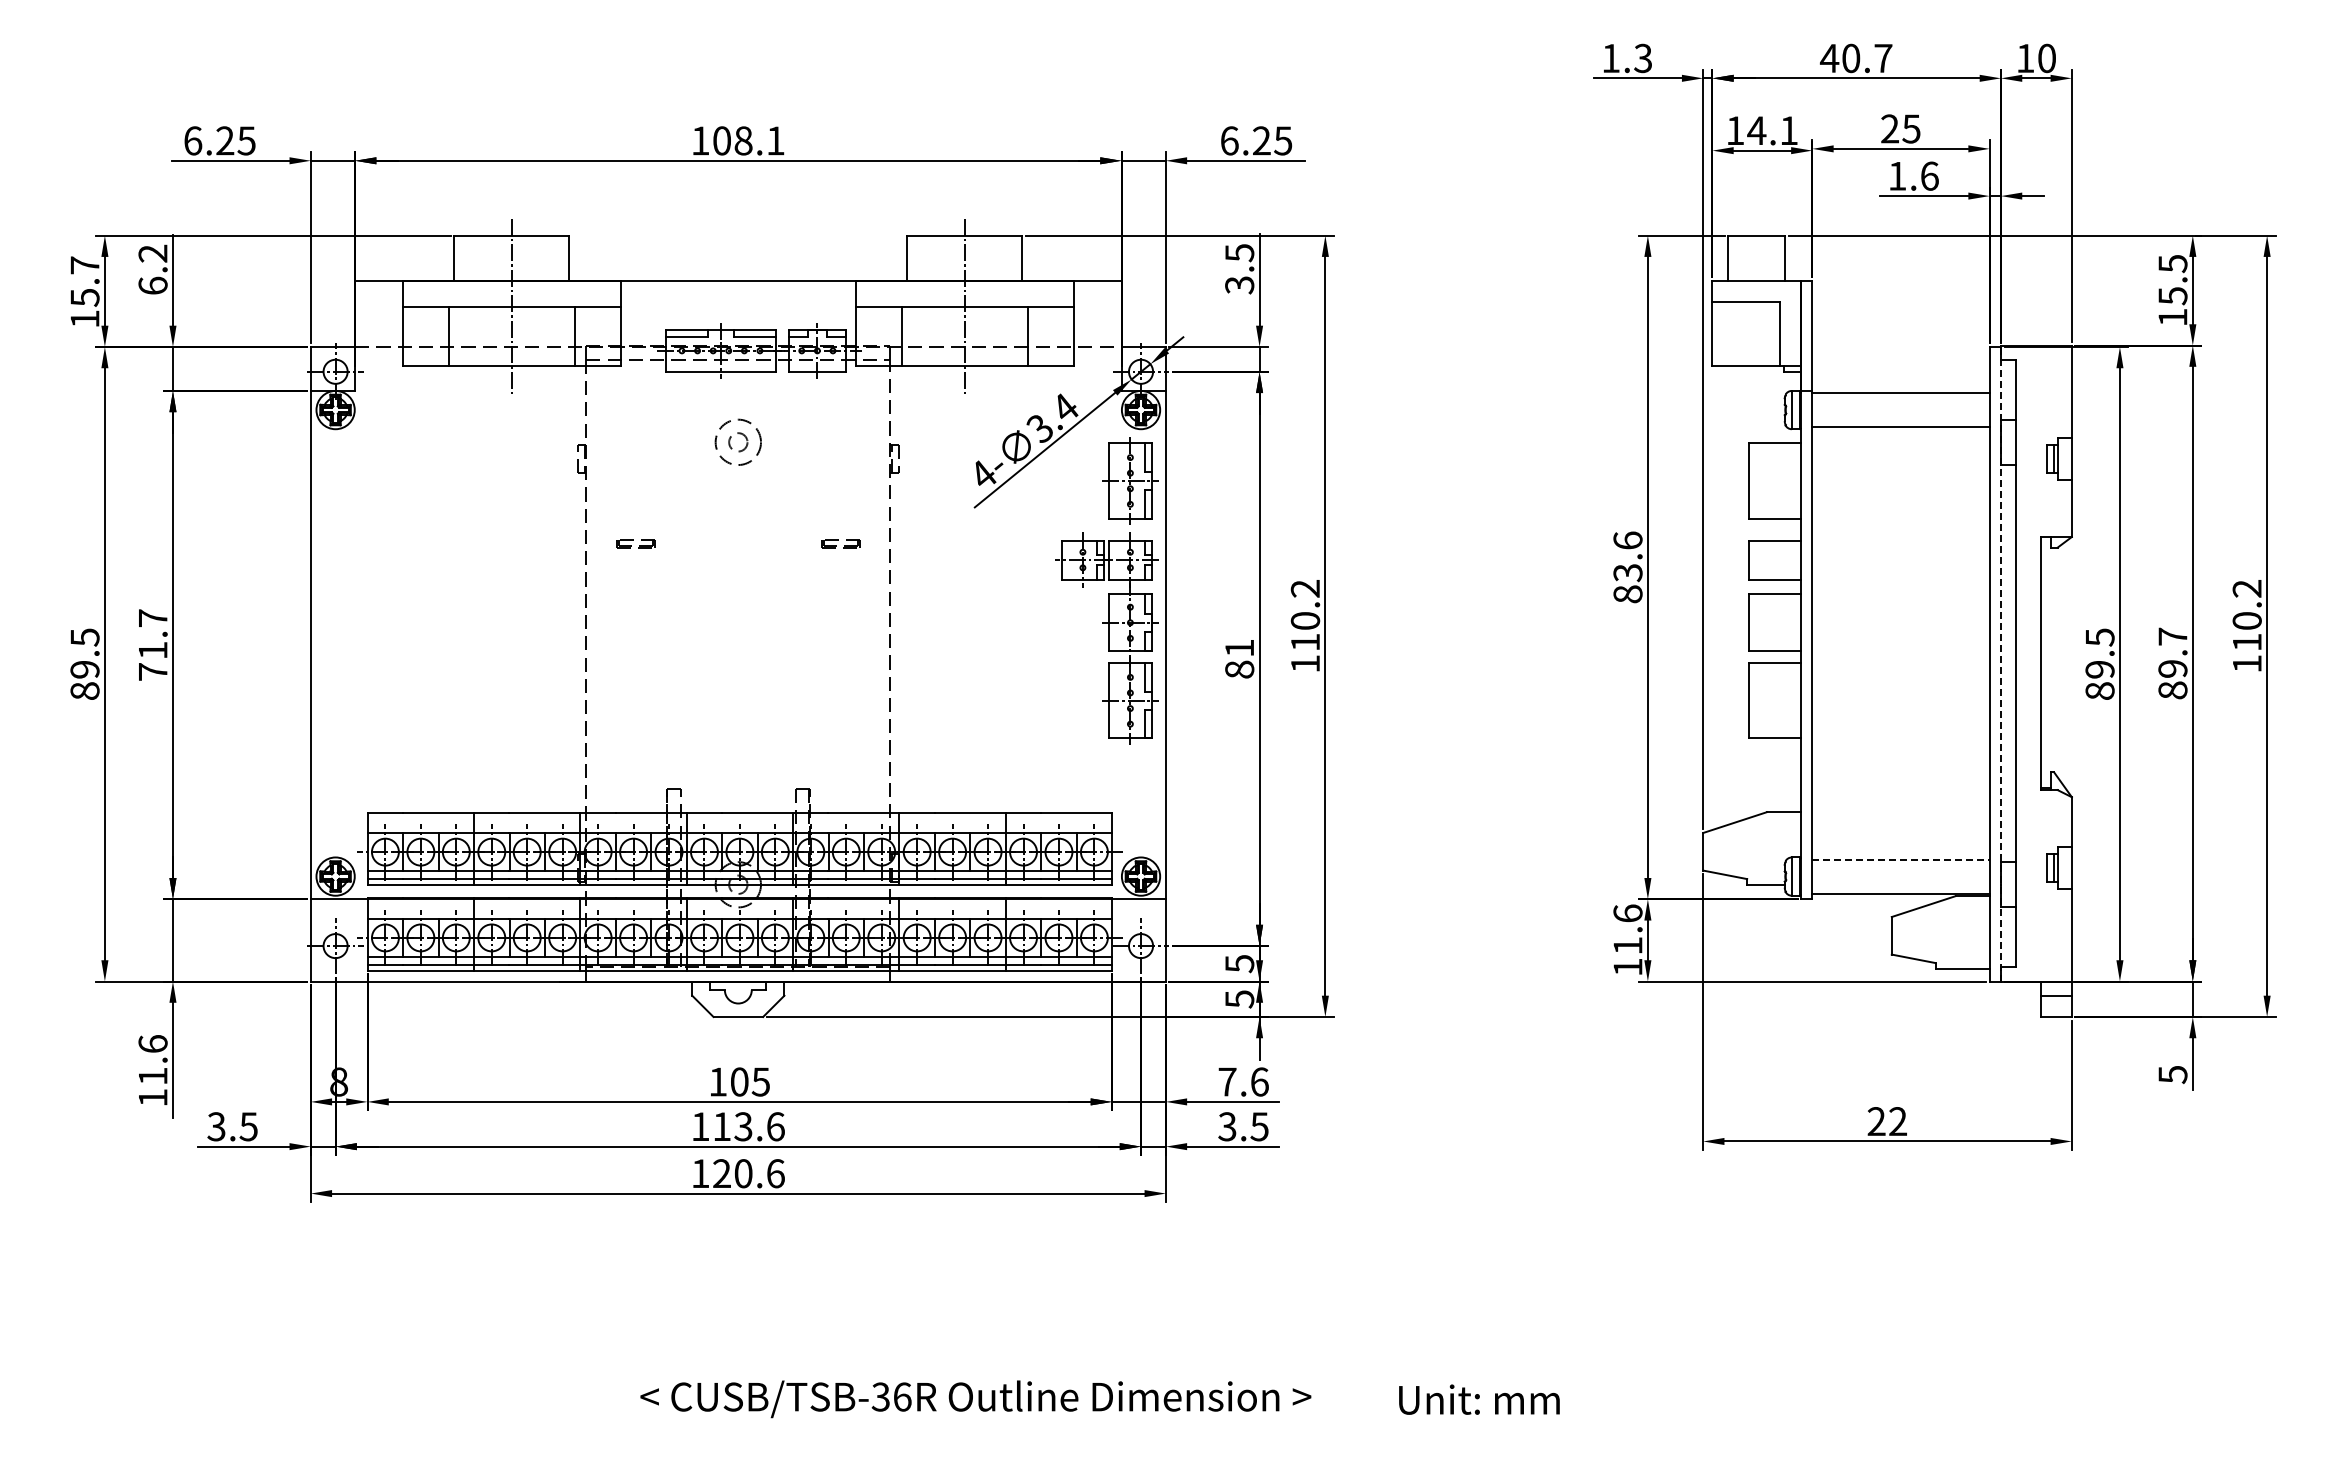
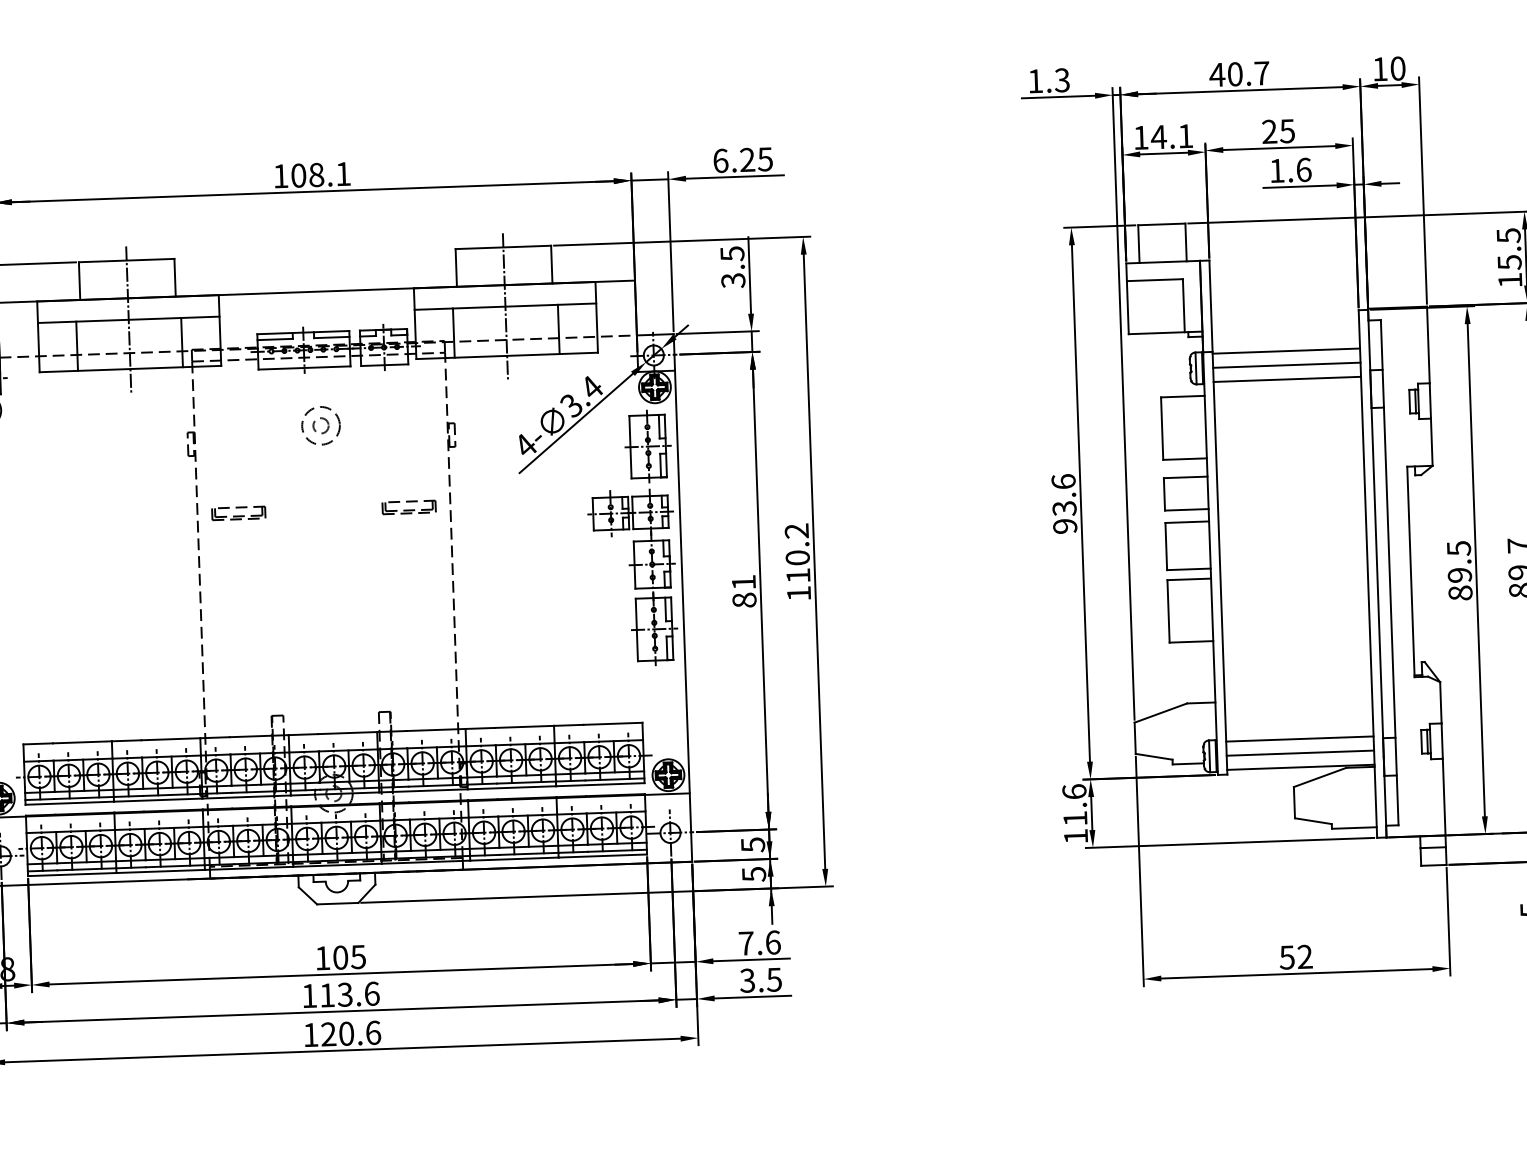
line: (1900, 410) -> (1286, 365), added
part: (635, 543) -> (238, 512), size x1.67
part: (840, 543) -> (408, 506), size x1.67
text: (1627, 594) -> (1064, 526), 83.6 -> 93.6
line: (2000, 663) -> (1376, 573), dashed -> solid
line: (1901, 859) -> (1300, 738), dashed -> solid
line: (1900, 876) -> (1299, 753), added
text: (1876, 1121) -> (1287, 957), 22 -> 52

